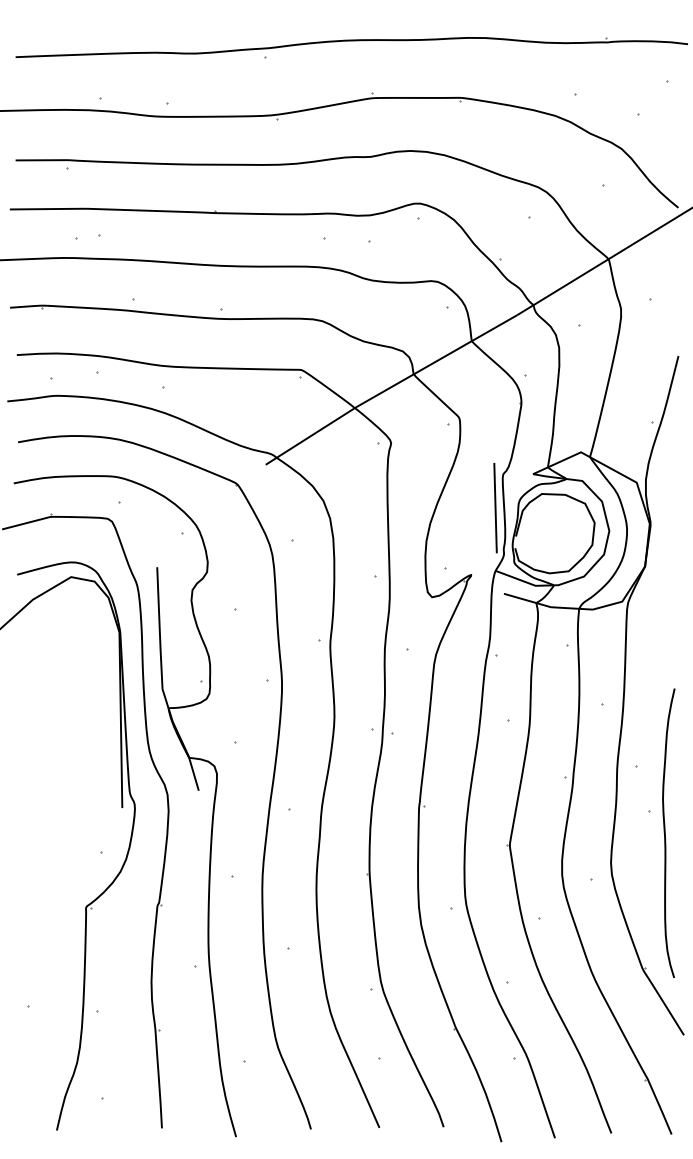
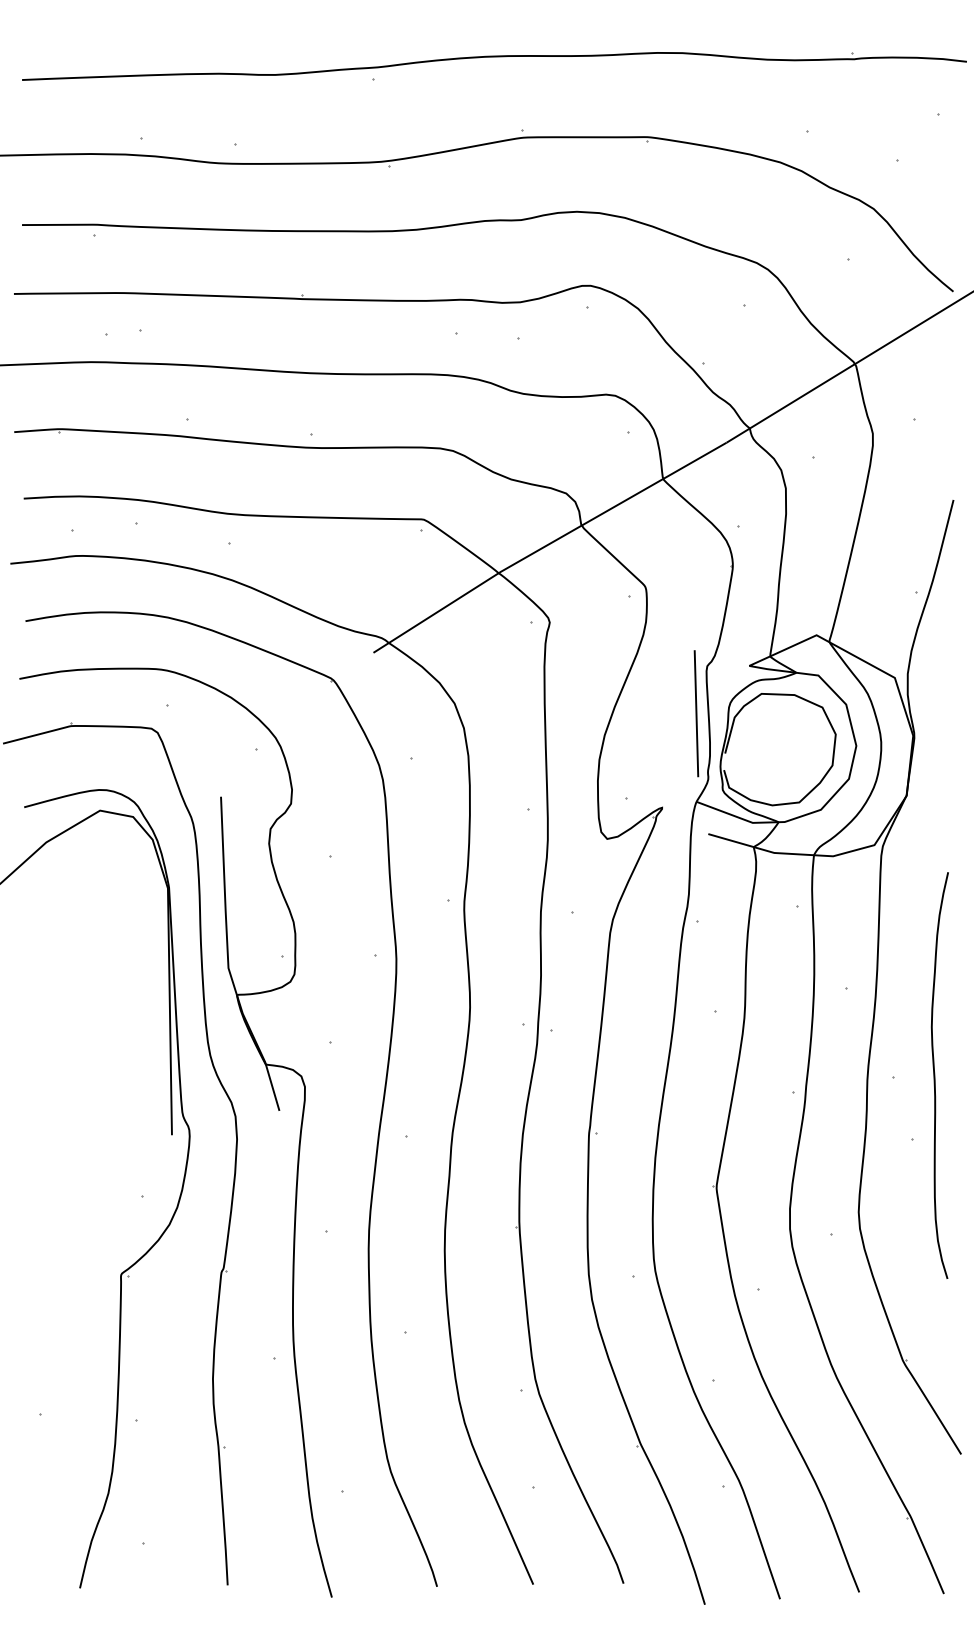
curve: (665, 833) -> (935, 1075), moved

